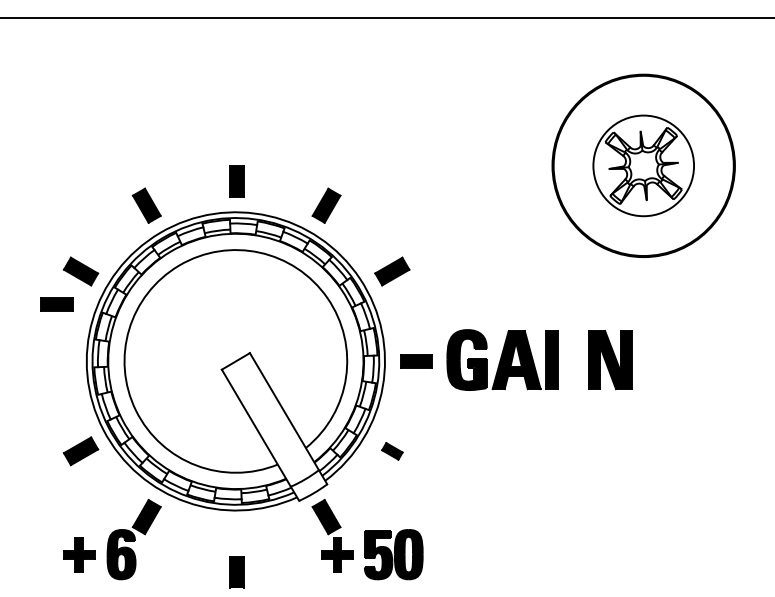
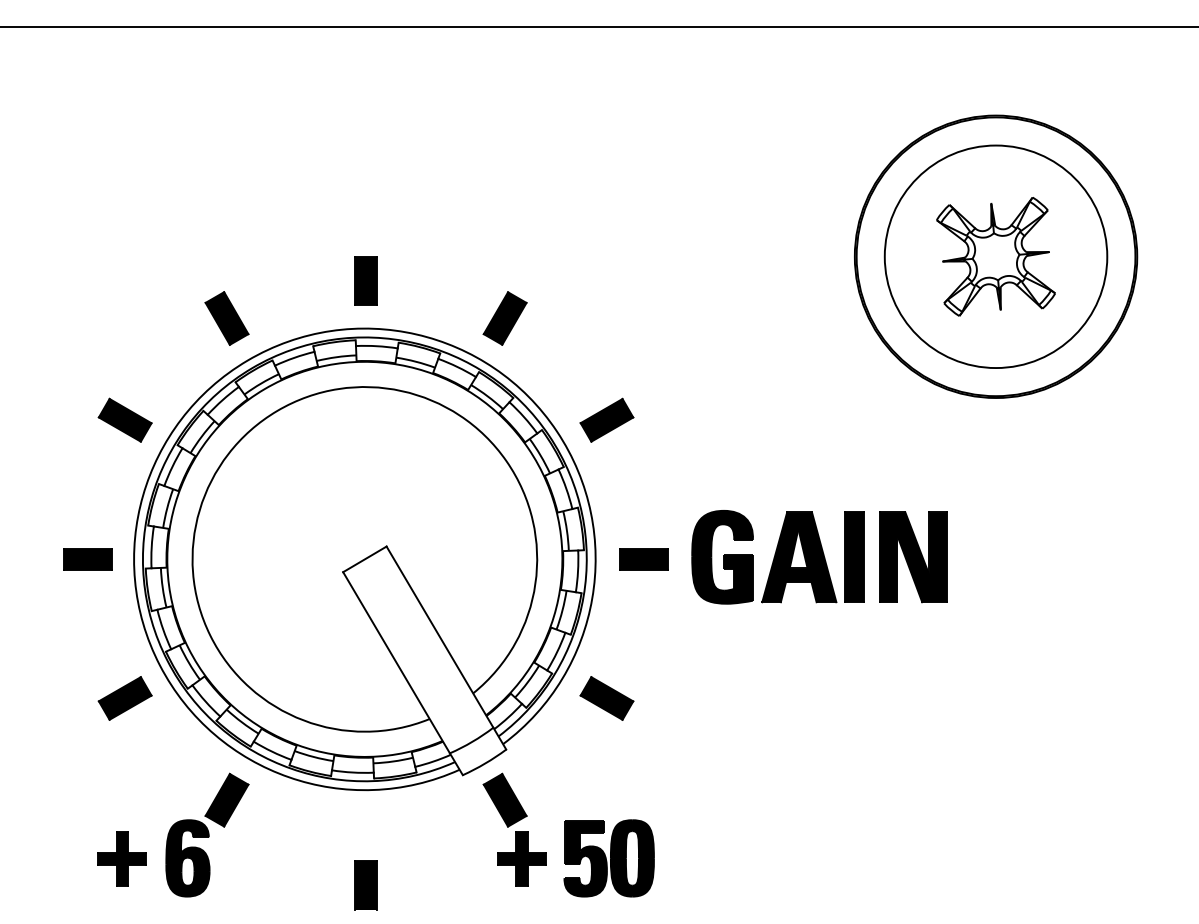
circle: (643, 165) -> (995, 256), size x1.43
part: (56, 304) -> (87, 559), moved
part: (610, 360) -> (913, 557), moved
part: (392, 451) -> (607, 698), size x1.67

